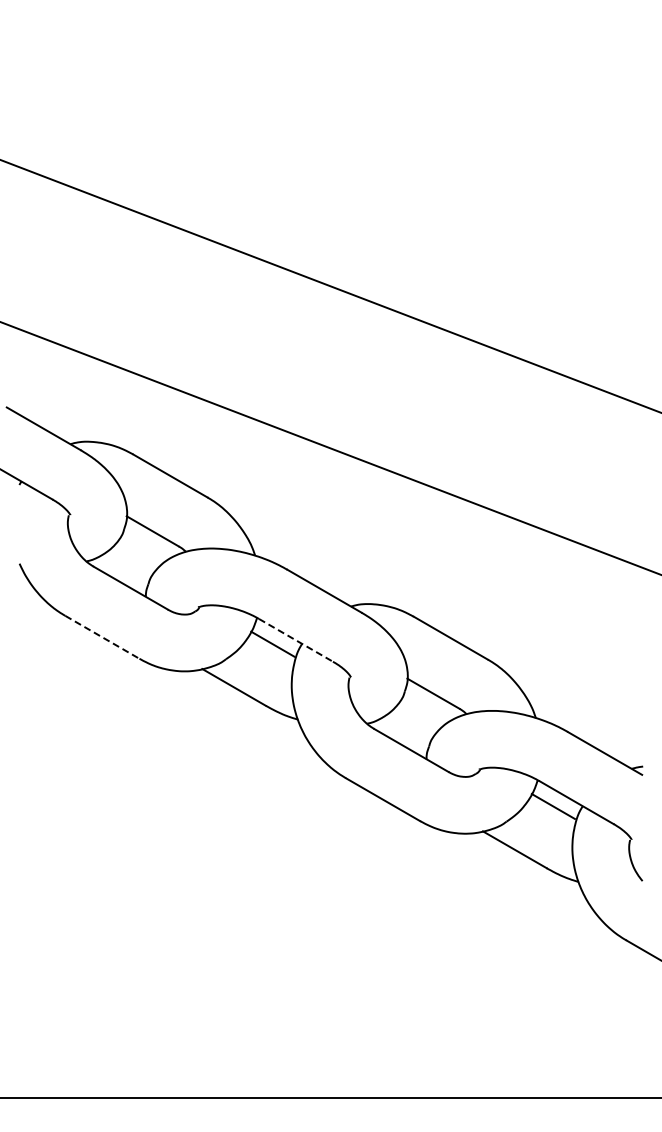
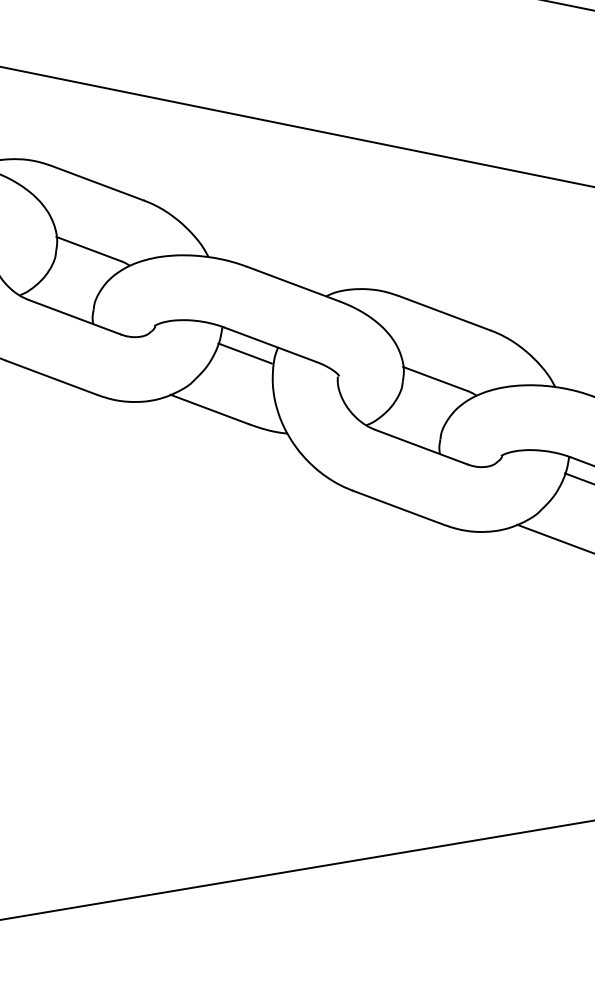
line: (102, 637) -> (52, 378), dashed -> solid
line: (295, 640) -> (269, 345), dashed -> solid

